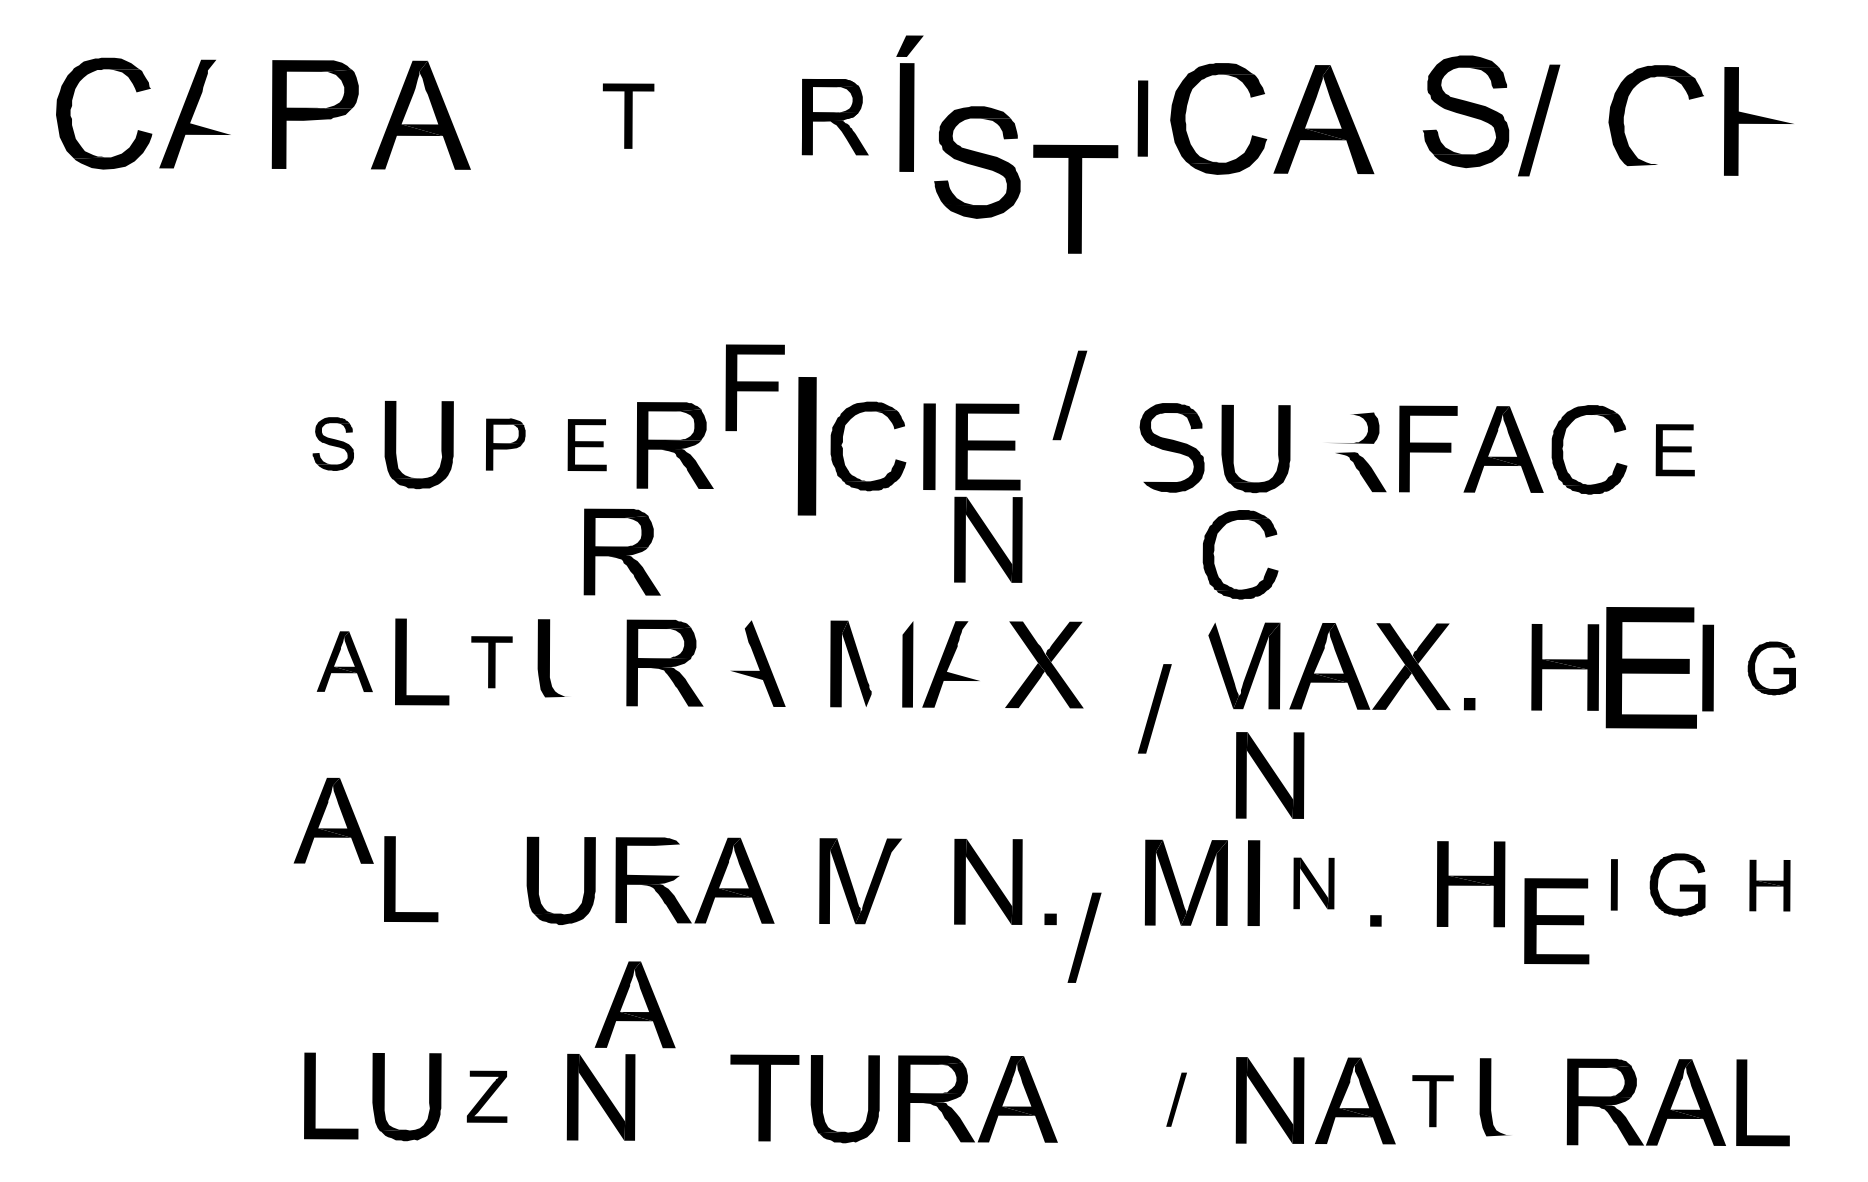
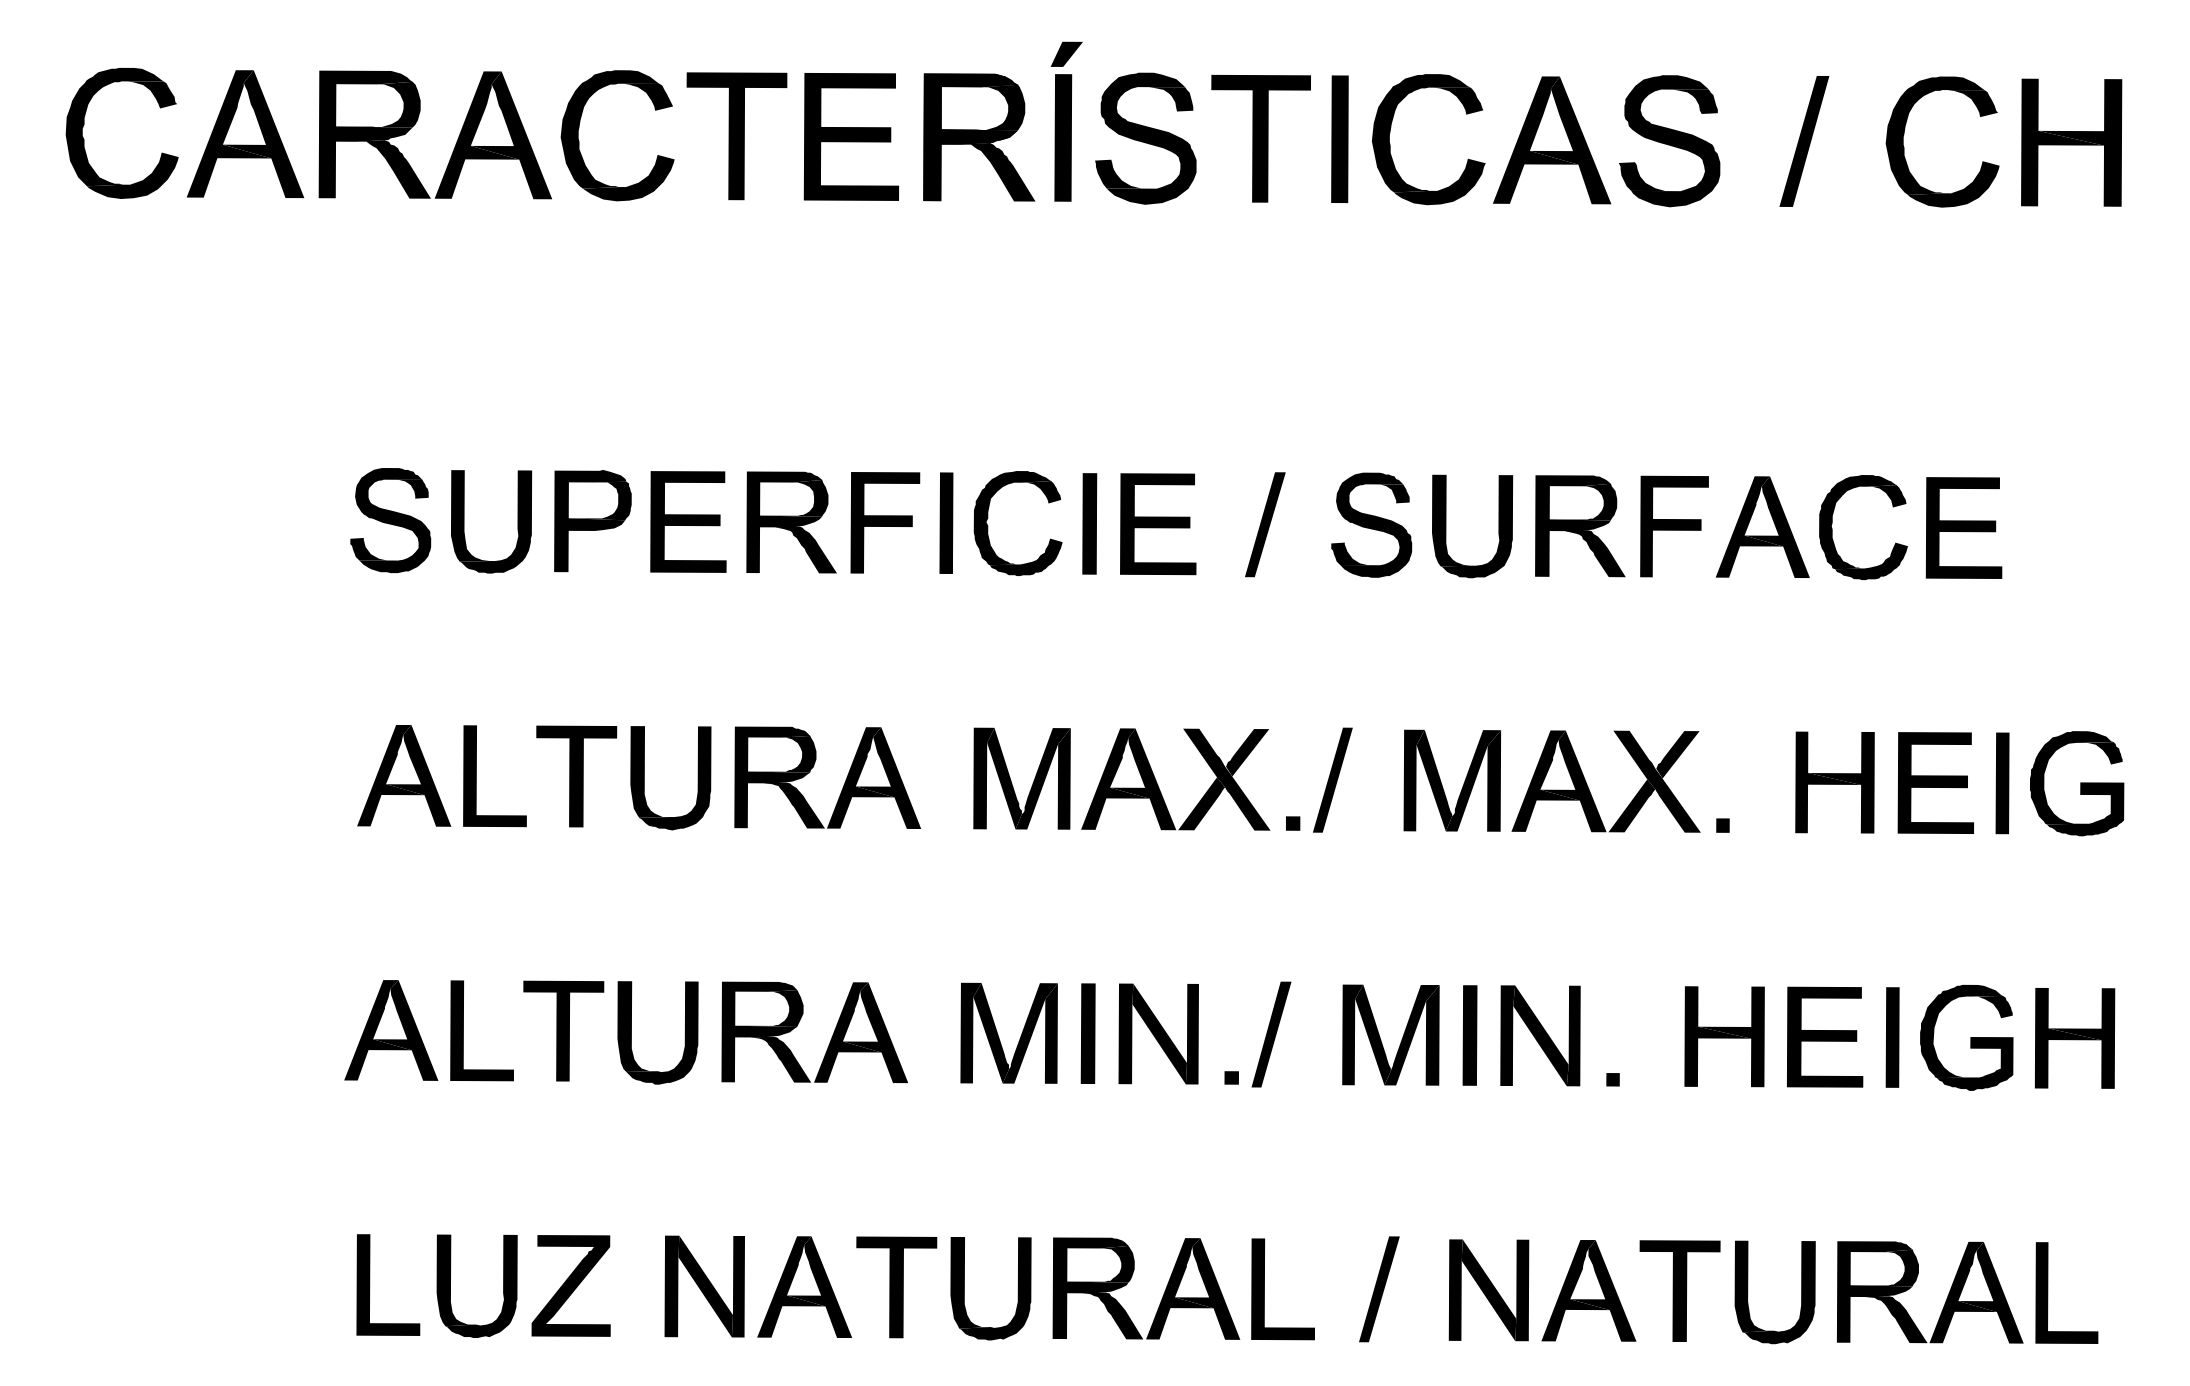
part: (1465, 112) -> (1669, 141), moved
fill: (224, 114) -> (263, 134), added
part: (628, 116) -> (736, 136), size x1.67
fill: (726, 116) -> (851, 136), added
part: (835, 117) -> (979, 137), size x1.43
part: (1142, 118) -> (1339, 138), size x1.43
part: (494, 119) -> (579, 140), added
fill: (1774, 121) -> (2080, 142), added
fill: (335, 144) -> (393, 169), added
fill: (1666, 157) -> (1953, 184), added
part: (977, 162) -> (1145, 138), moved
part: (1075, 199) -> (1260, 138), moved
part: (755, 387) -> (885, 522), moved
part: (1070, 395) -> (1265, 524), moved
part: (333, 443) -> (390, 520), size x1.67
part: (505, 444) -> (592, 521), size x1.67
part: (587, 444) -> (688, 521), size x1.67
part: (807, 445) -> (946, 522), size x0.62
fill: (1341, 448) -> (1572, 525), added
part: (1674, 449) -> (1963, 527), size x1.67
fill: (1151, 472) -> (1349, 553), added
part: (988, 539) -> (1158, 632), removed
part: (622, 552) -> (729, 647), removed
part: (1214, 555) -> (1423, 651), removed
part: (345, 661) -> (404, 775), size x1.43
part: (491, 662) -> (576, 776), size x1.67
fill: (576, 663) -> (675, 778), added
fill: (733, 663) -> (860, 777), added
fill: (889, 663) -> (1042, 778), added
fill: (975, 664) -> (1143, 779), added
fill: (1205, 665) -> (1413, 780), added
part: (1650, 667) -> (1935, 782), size x0.71
part: (1772, 668) -> (2077, 783), size x1.67
fill: (1102, 702) -> (1292, 823), added
part: (1154, 708) -> (1332, 779), moved
part: (1269, 775) -> (1488, 909), removed
part: (333, 820) -> (391, 1030), moved
fill: (656, 860) -> (769, 1008), added
part: (480, 878) -> (563, 1030), added
fill: (896, 881) -> (1050, 1033), added
part: (927, 881) -> (1087, 1033), added
part: (1314, 883) -> (1540, 1035), size x1.67
part: (1614, 884) -> (1892, 1037), size x1.67
part: (1677, 884) -> (1966, 1037), size x1.43
part: (1769, 885) -> (2074, 1038), size x1.67
part: (1557, 920) -> (1825, 1036), moved
part: (1084, 937) -> (1271, 1034), moved
part: (635, 1004) -> (804, 1286), moved
part: (486, 1096) -> (570, 1285), size x1.67
part: (1078, 1099) -> (1264, 1289), added
part: (1176, 1099) -> (1379, 1289), size x1.67
part: (1432, 1100) -> (1679, 1290), size x1.67
fill: (1517, 1102) -> (1778, 1292), added

